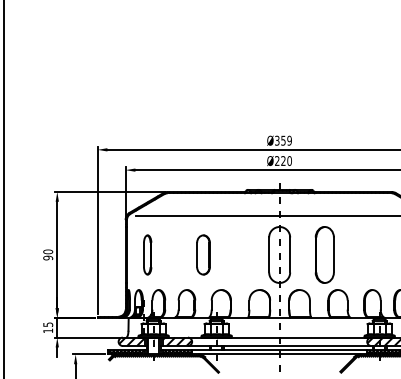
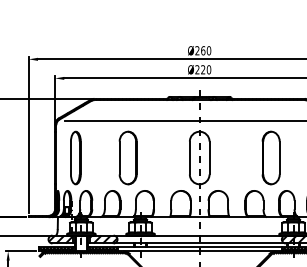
text: (283, 140) -> (203, 50), Ø359 -> Ø260
part: (147, 254) -> (75, 157), size x1.43
part: (203, 254) -> (128, 157), size x1.43
part: (324, 254) -> (270, 157), moved

